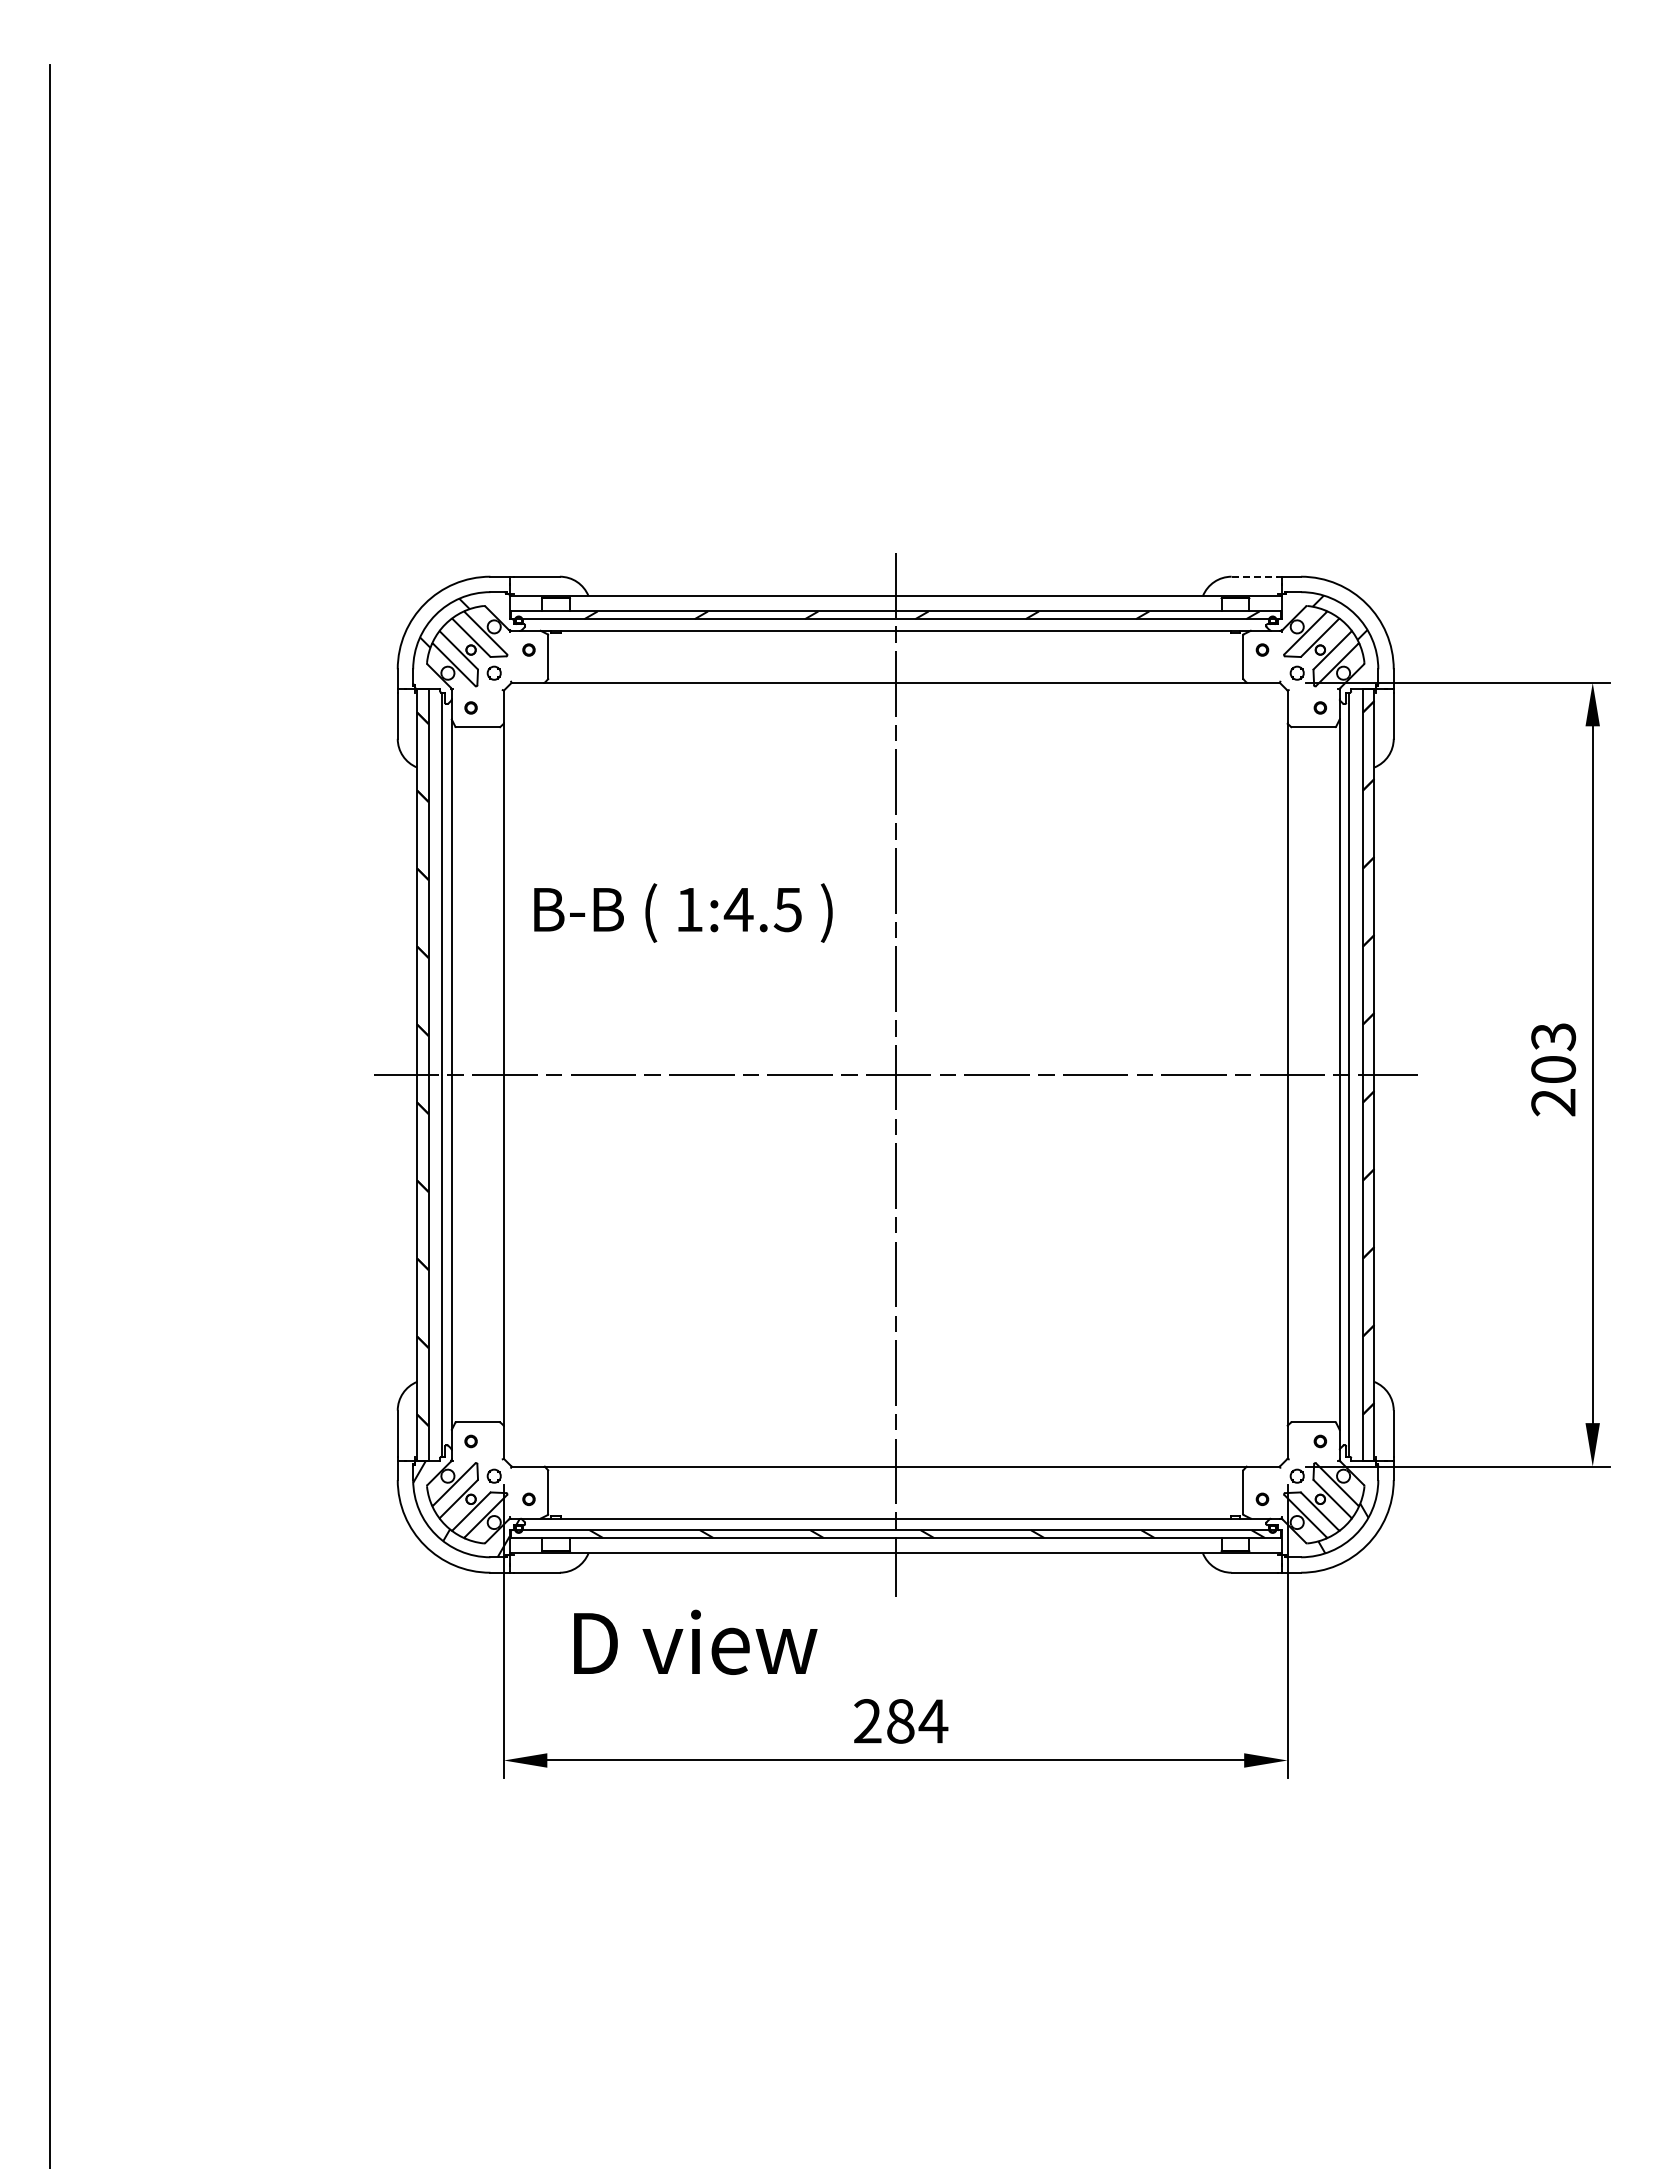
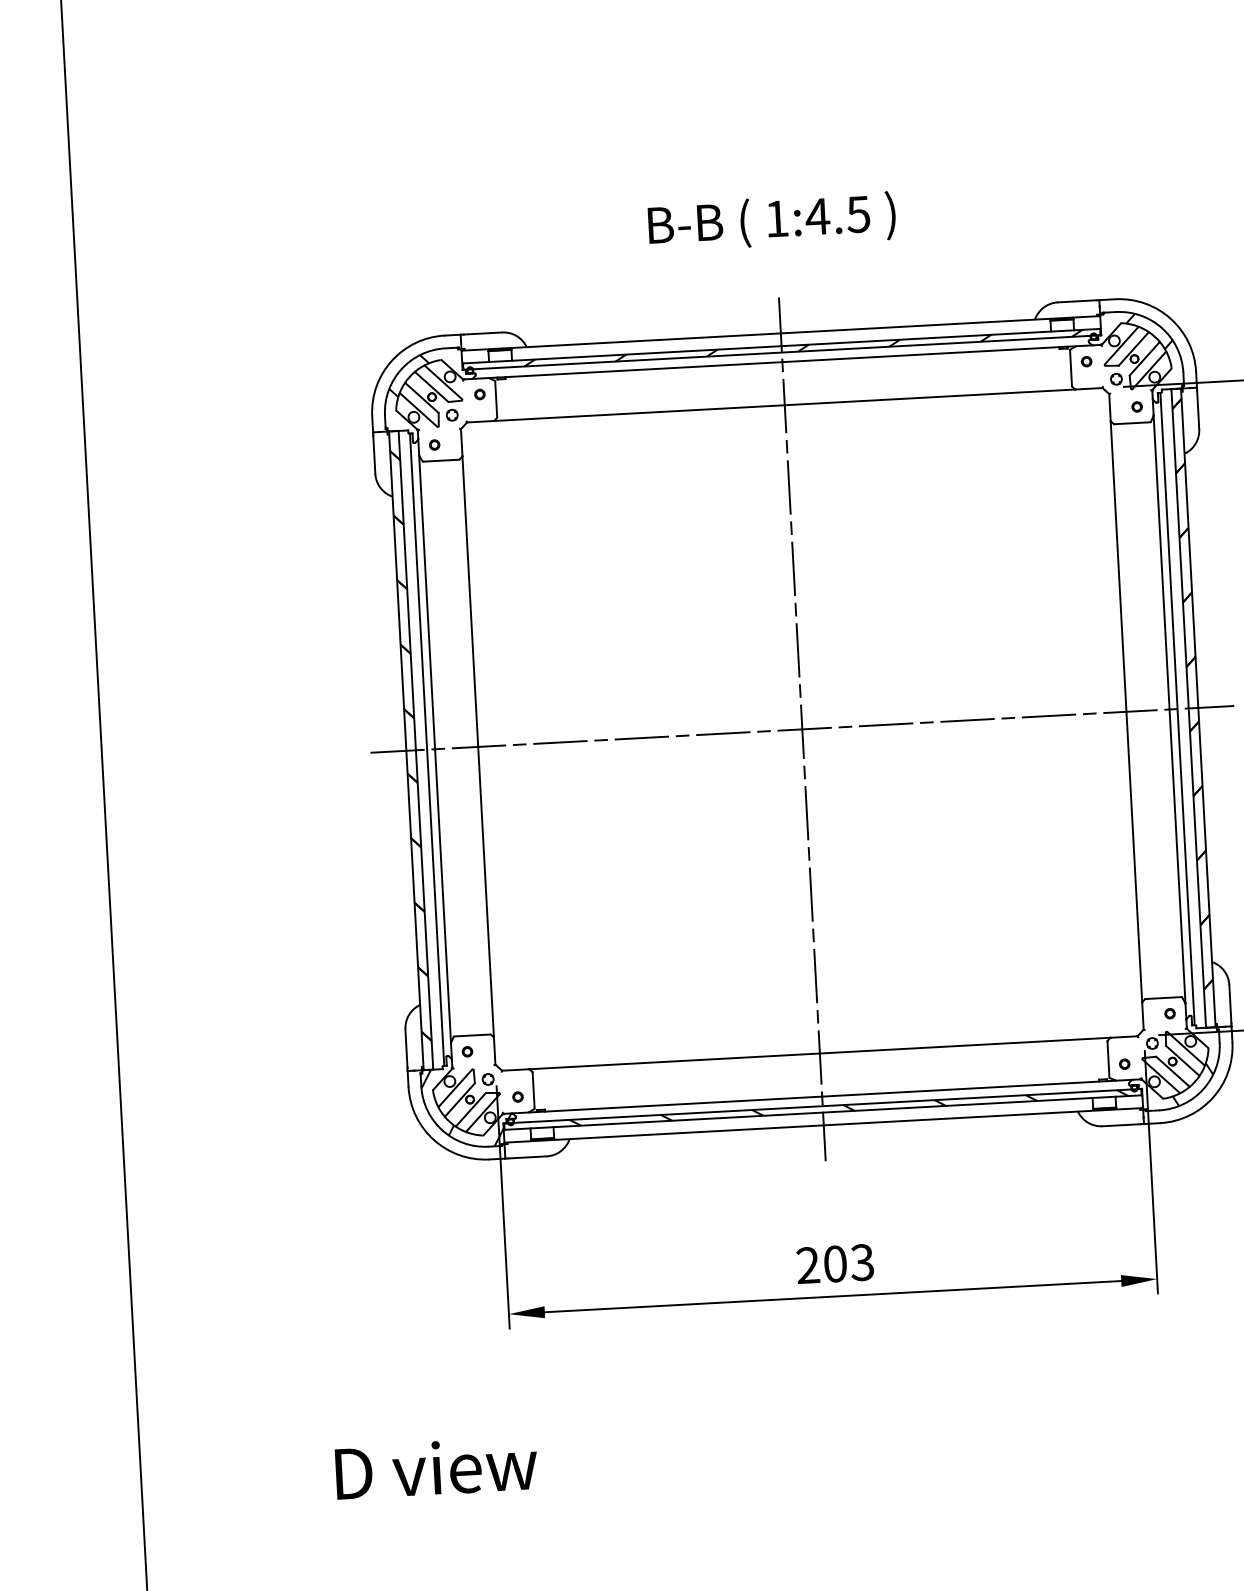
line: (1255, 576) -> (1077, 301), dashed -> solid
text: (683, 912) -> (772, 221), moved
text: (695, 1641) -> (436, 1467), moved
text: (917, 1721) -> (849, 1263), 284 -> 203

